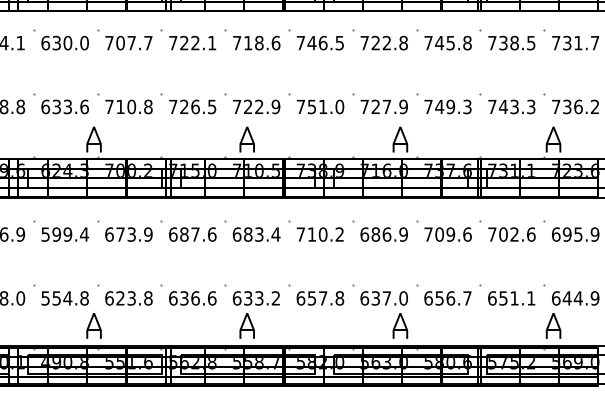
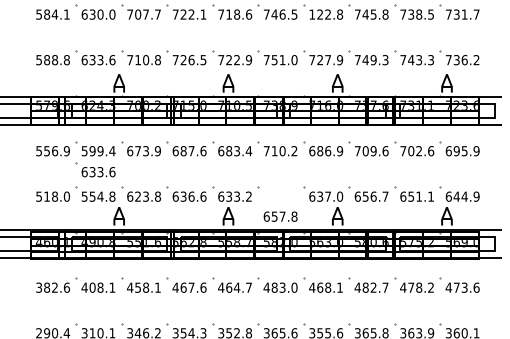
text: (365, 42) -> (312, 14), 722.8 -> 122.8
part: (60, 260) -> (95, 169), added
text: (320, 298) -> (280, 216), moved

